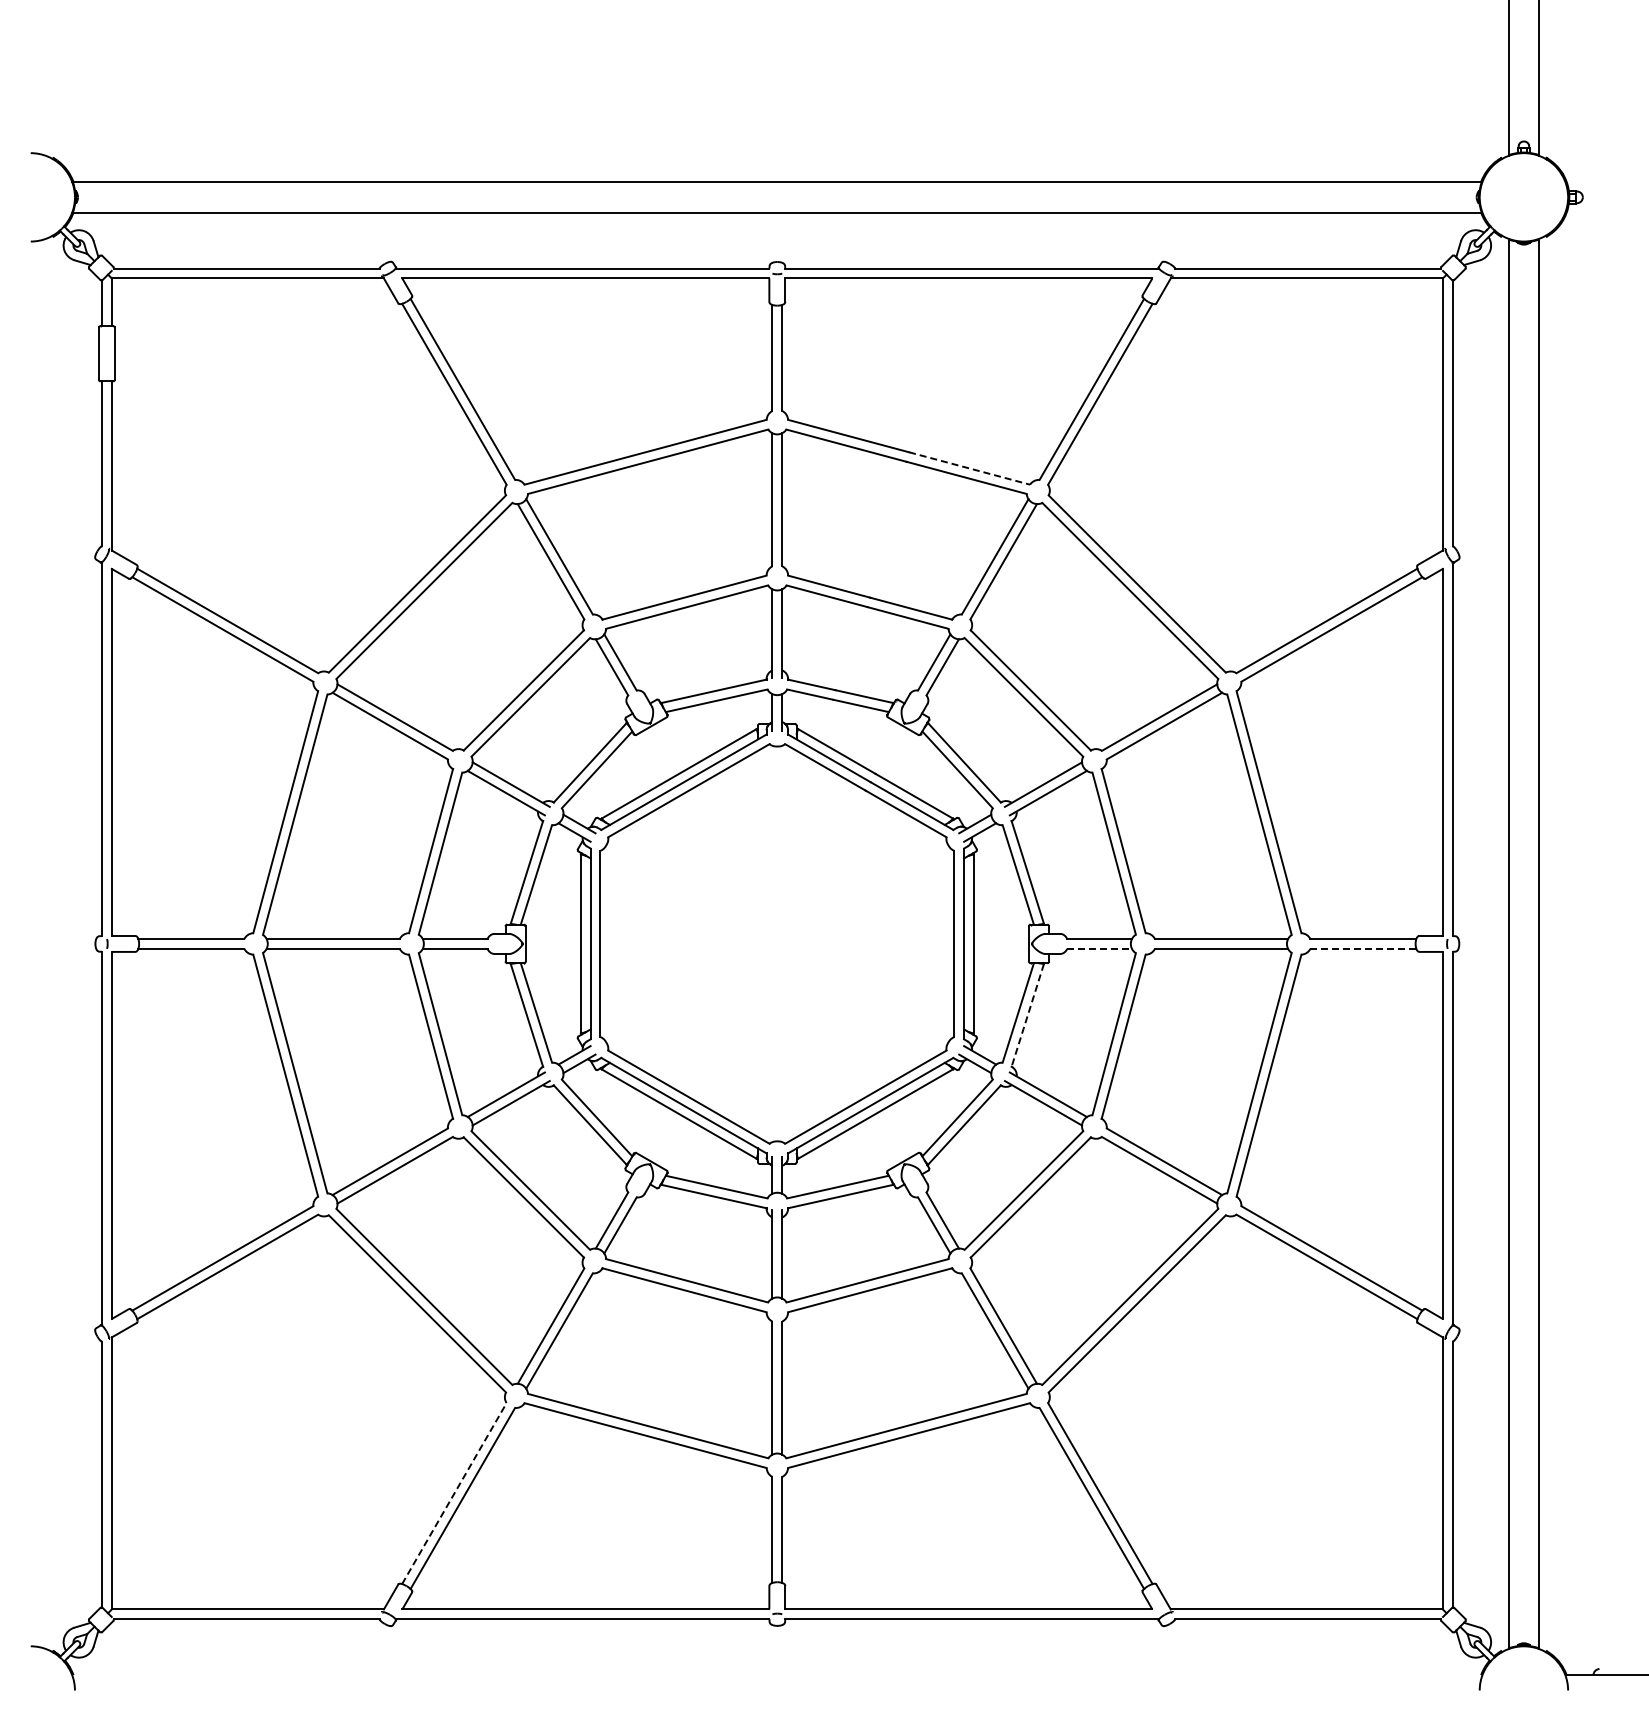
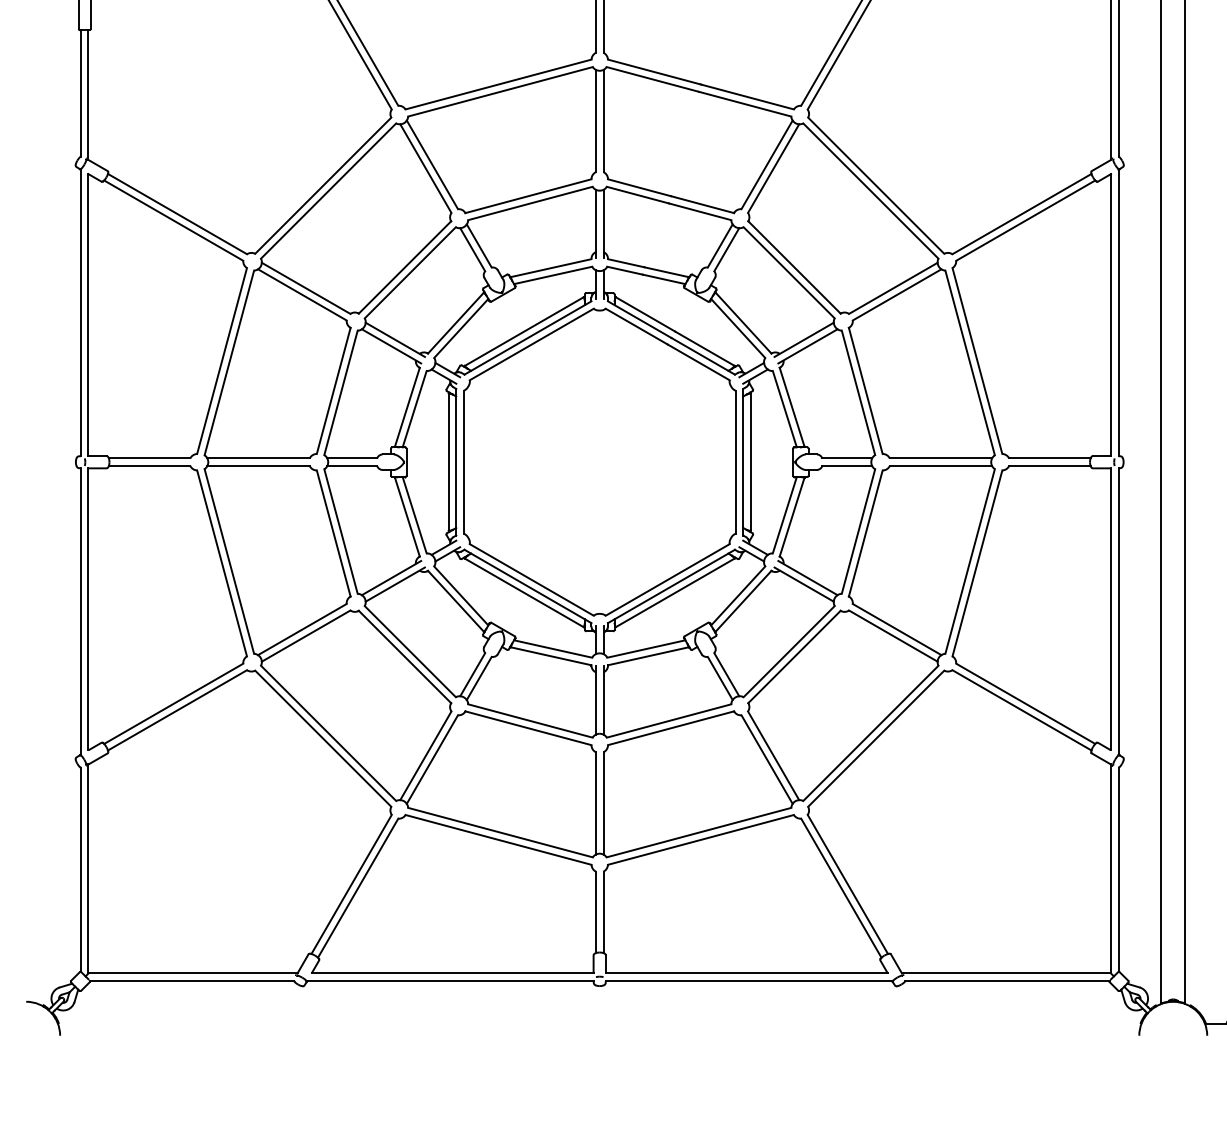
line: (969, 468) -> (747, 96), dashed -> solid
line: (1100, 948) -> (847, 465), dashed -> solid
line: (1363, 948) -> (1050, 465), dashed -> solid
line: (1027, 1015) -> (791, 517), dashed -> solid
line: (454, 1493) -> (351, 884), dashed -> solid

